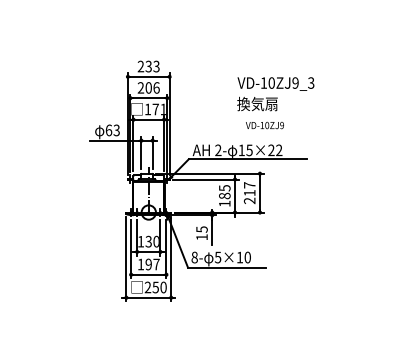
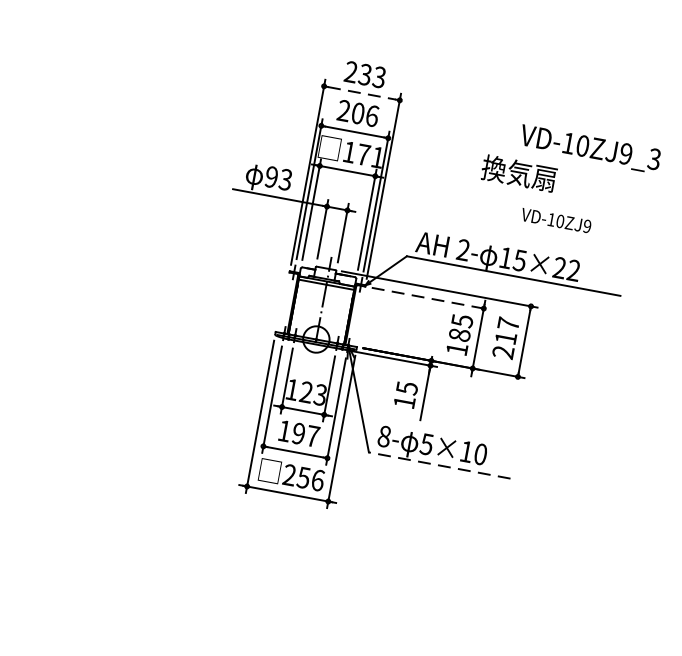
line: (148, 76) -> (361, 92), solid -> dashed
text: (257, 103) -> (519, 172), moved
text: (108, 130) -> (270, 177), 63 -> 93
line: (205, 179) -> (430, 298), solid -> dashed
text: (151, 241) -> (311, 392), 130 -> 123
line: (226, 267) -> (438, 465), solid -> dashed
text: (163, 287) -> (317, 480), 250 -> 256

